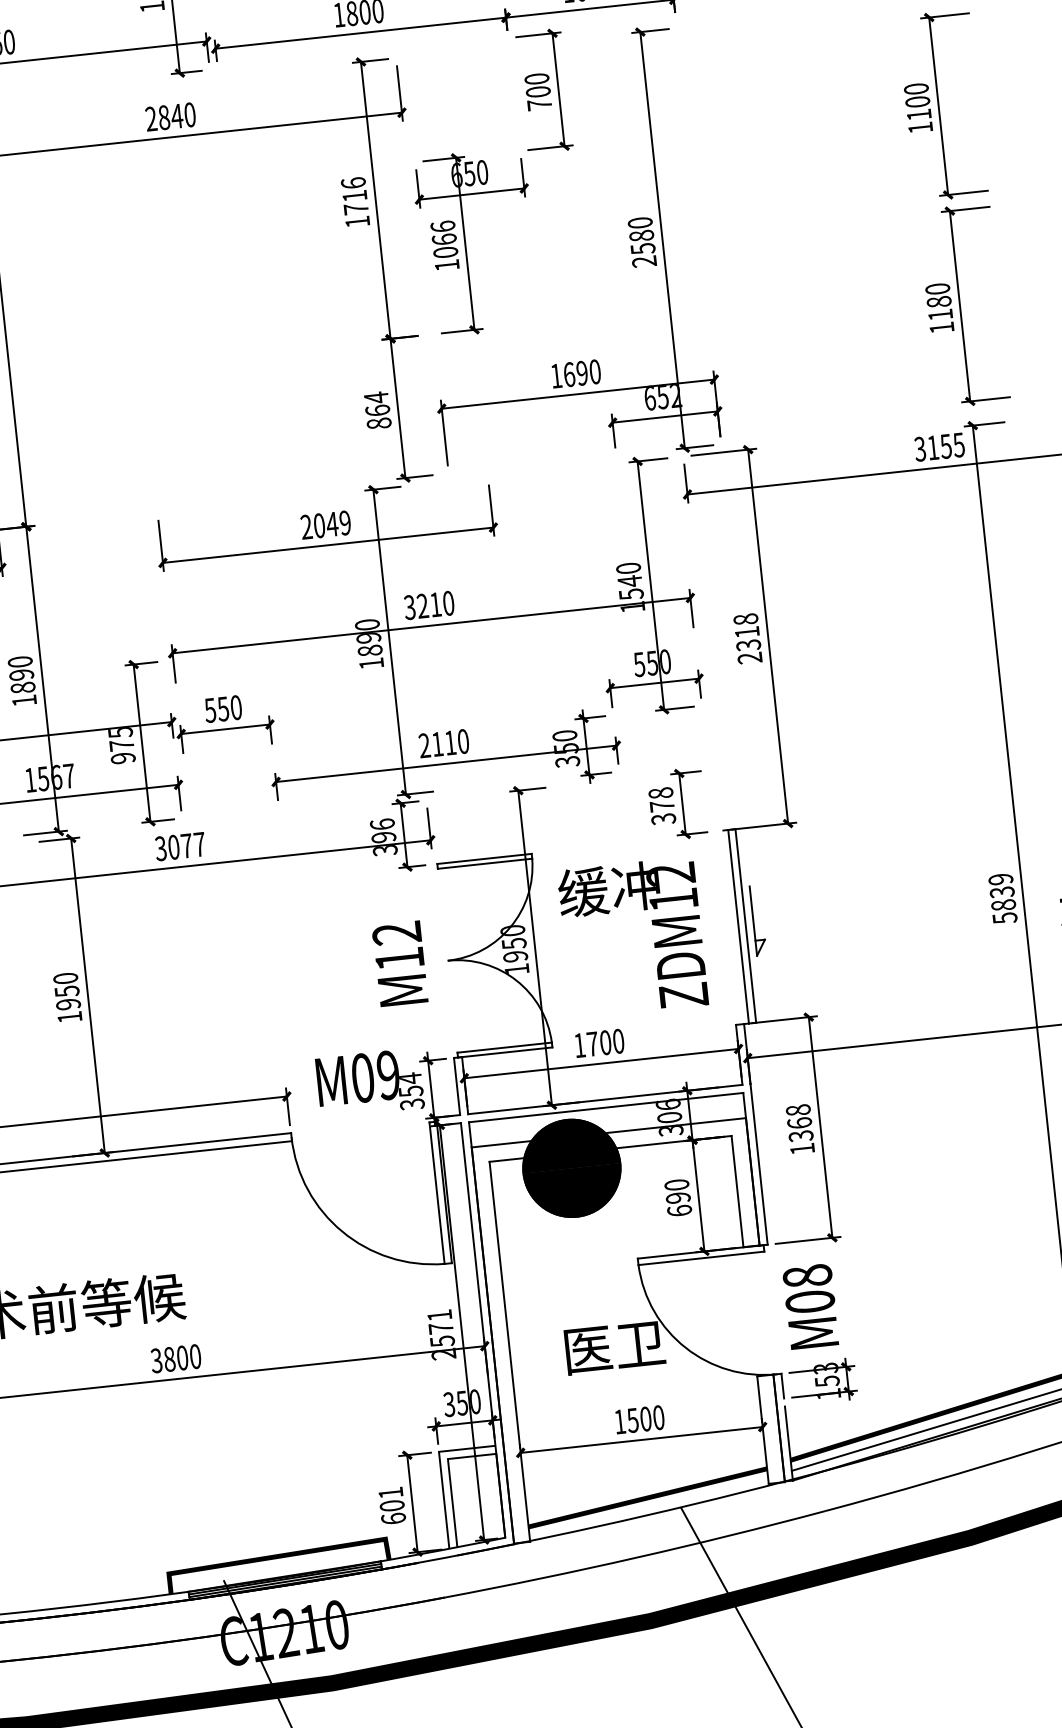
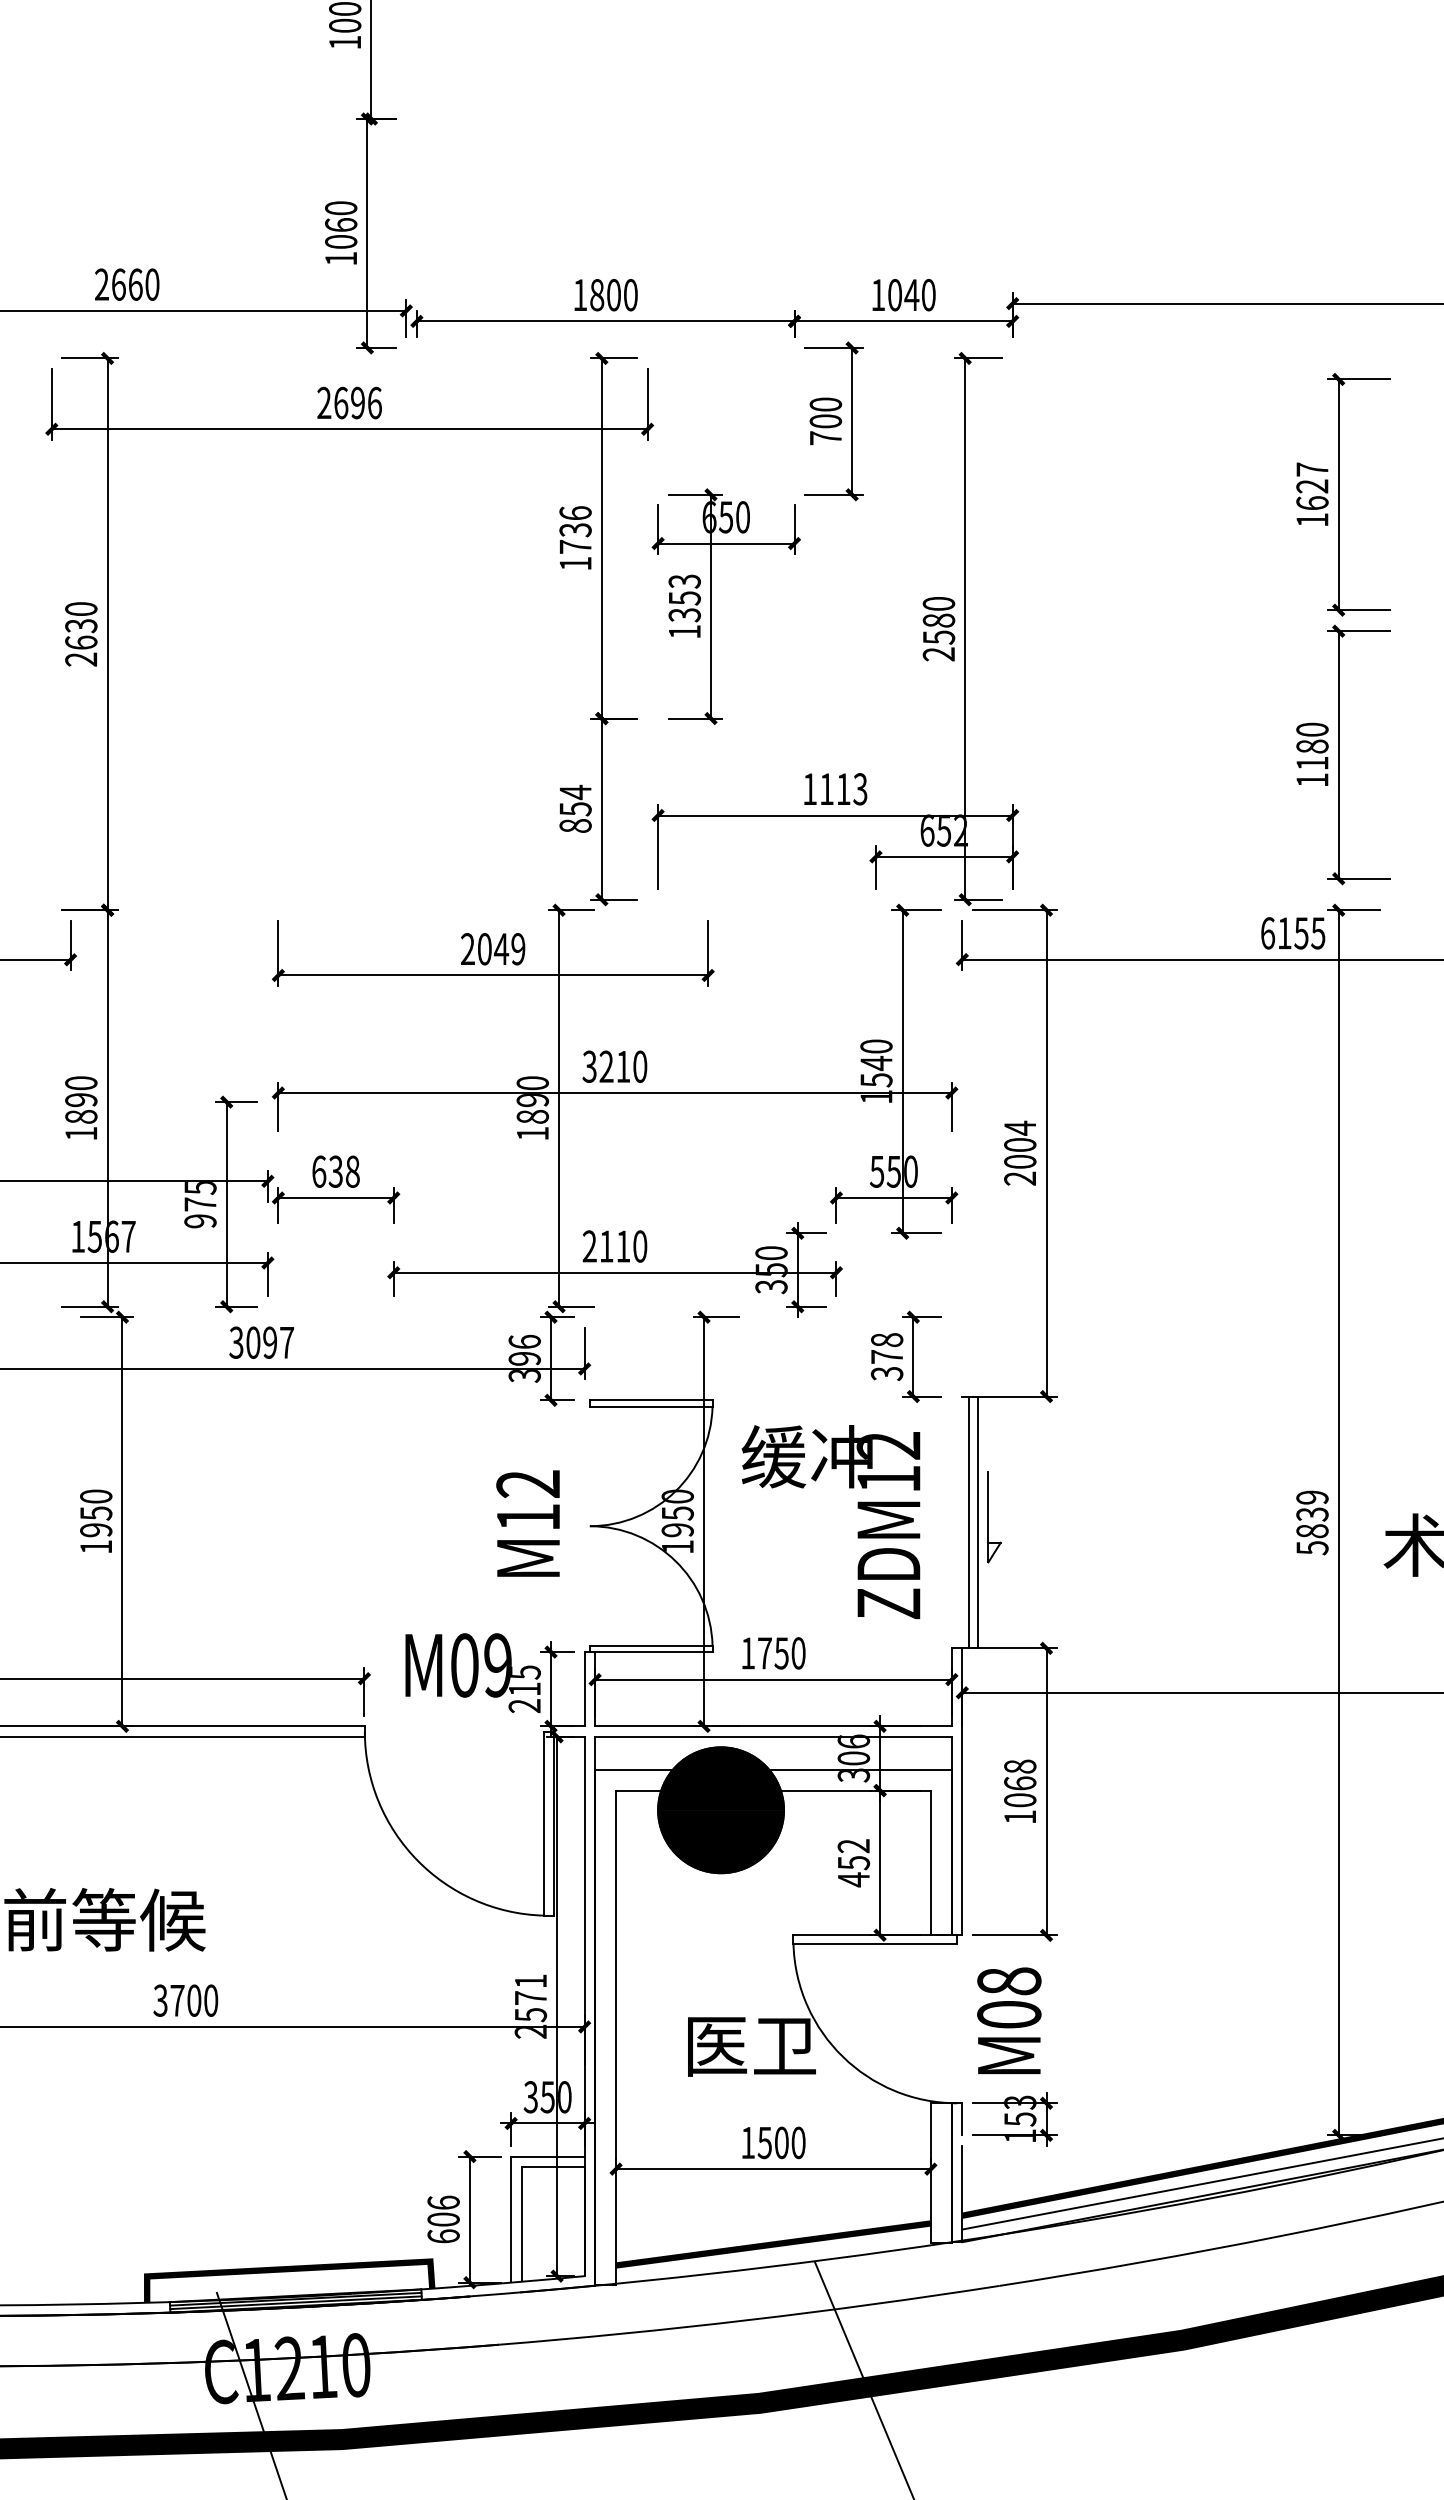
text: (917, 101) -> (1312, 485), 1100 -> 1627
text: (176, 115) -> (357, 402), 2840 -> 2696
text: (354, 196) -> (575, 530), 1716 -> 1736
text: (444, 239) -> (684, 598), 1066 -> 1353
text: (582, 373) -> (843, 789), 1690 -> 1113
text: (377, 410) -> (575, 809), 864 -> 854
text: (919, 449) -> (1267, 933), 3155 -> 6155
text: (747, 631) -> (1020, 1144), 2318 -> 2004
text: (222, 708) -> (335, 1171), 550 -> 638
text: (187, 845) -> (270, 1342), 3077 -> 3097
text: (605, 1042) -> (781, 1653), 1700 -> 1750
text: (410, 1091) -> (524, 1689), 354 -> 215
text: (801, 1136) -> (1020, 1800), 1368 -> 1068
text: (678, 1198) -> (853, 1863), 690 -> 452
text: (169, 1359) -> (177, 2000), 3800 -> 3700
text: (390, 1492) -> (443, 2202), 601 -> 606

